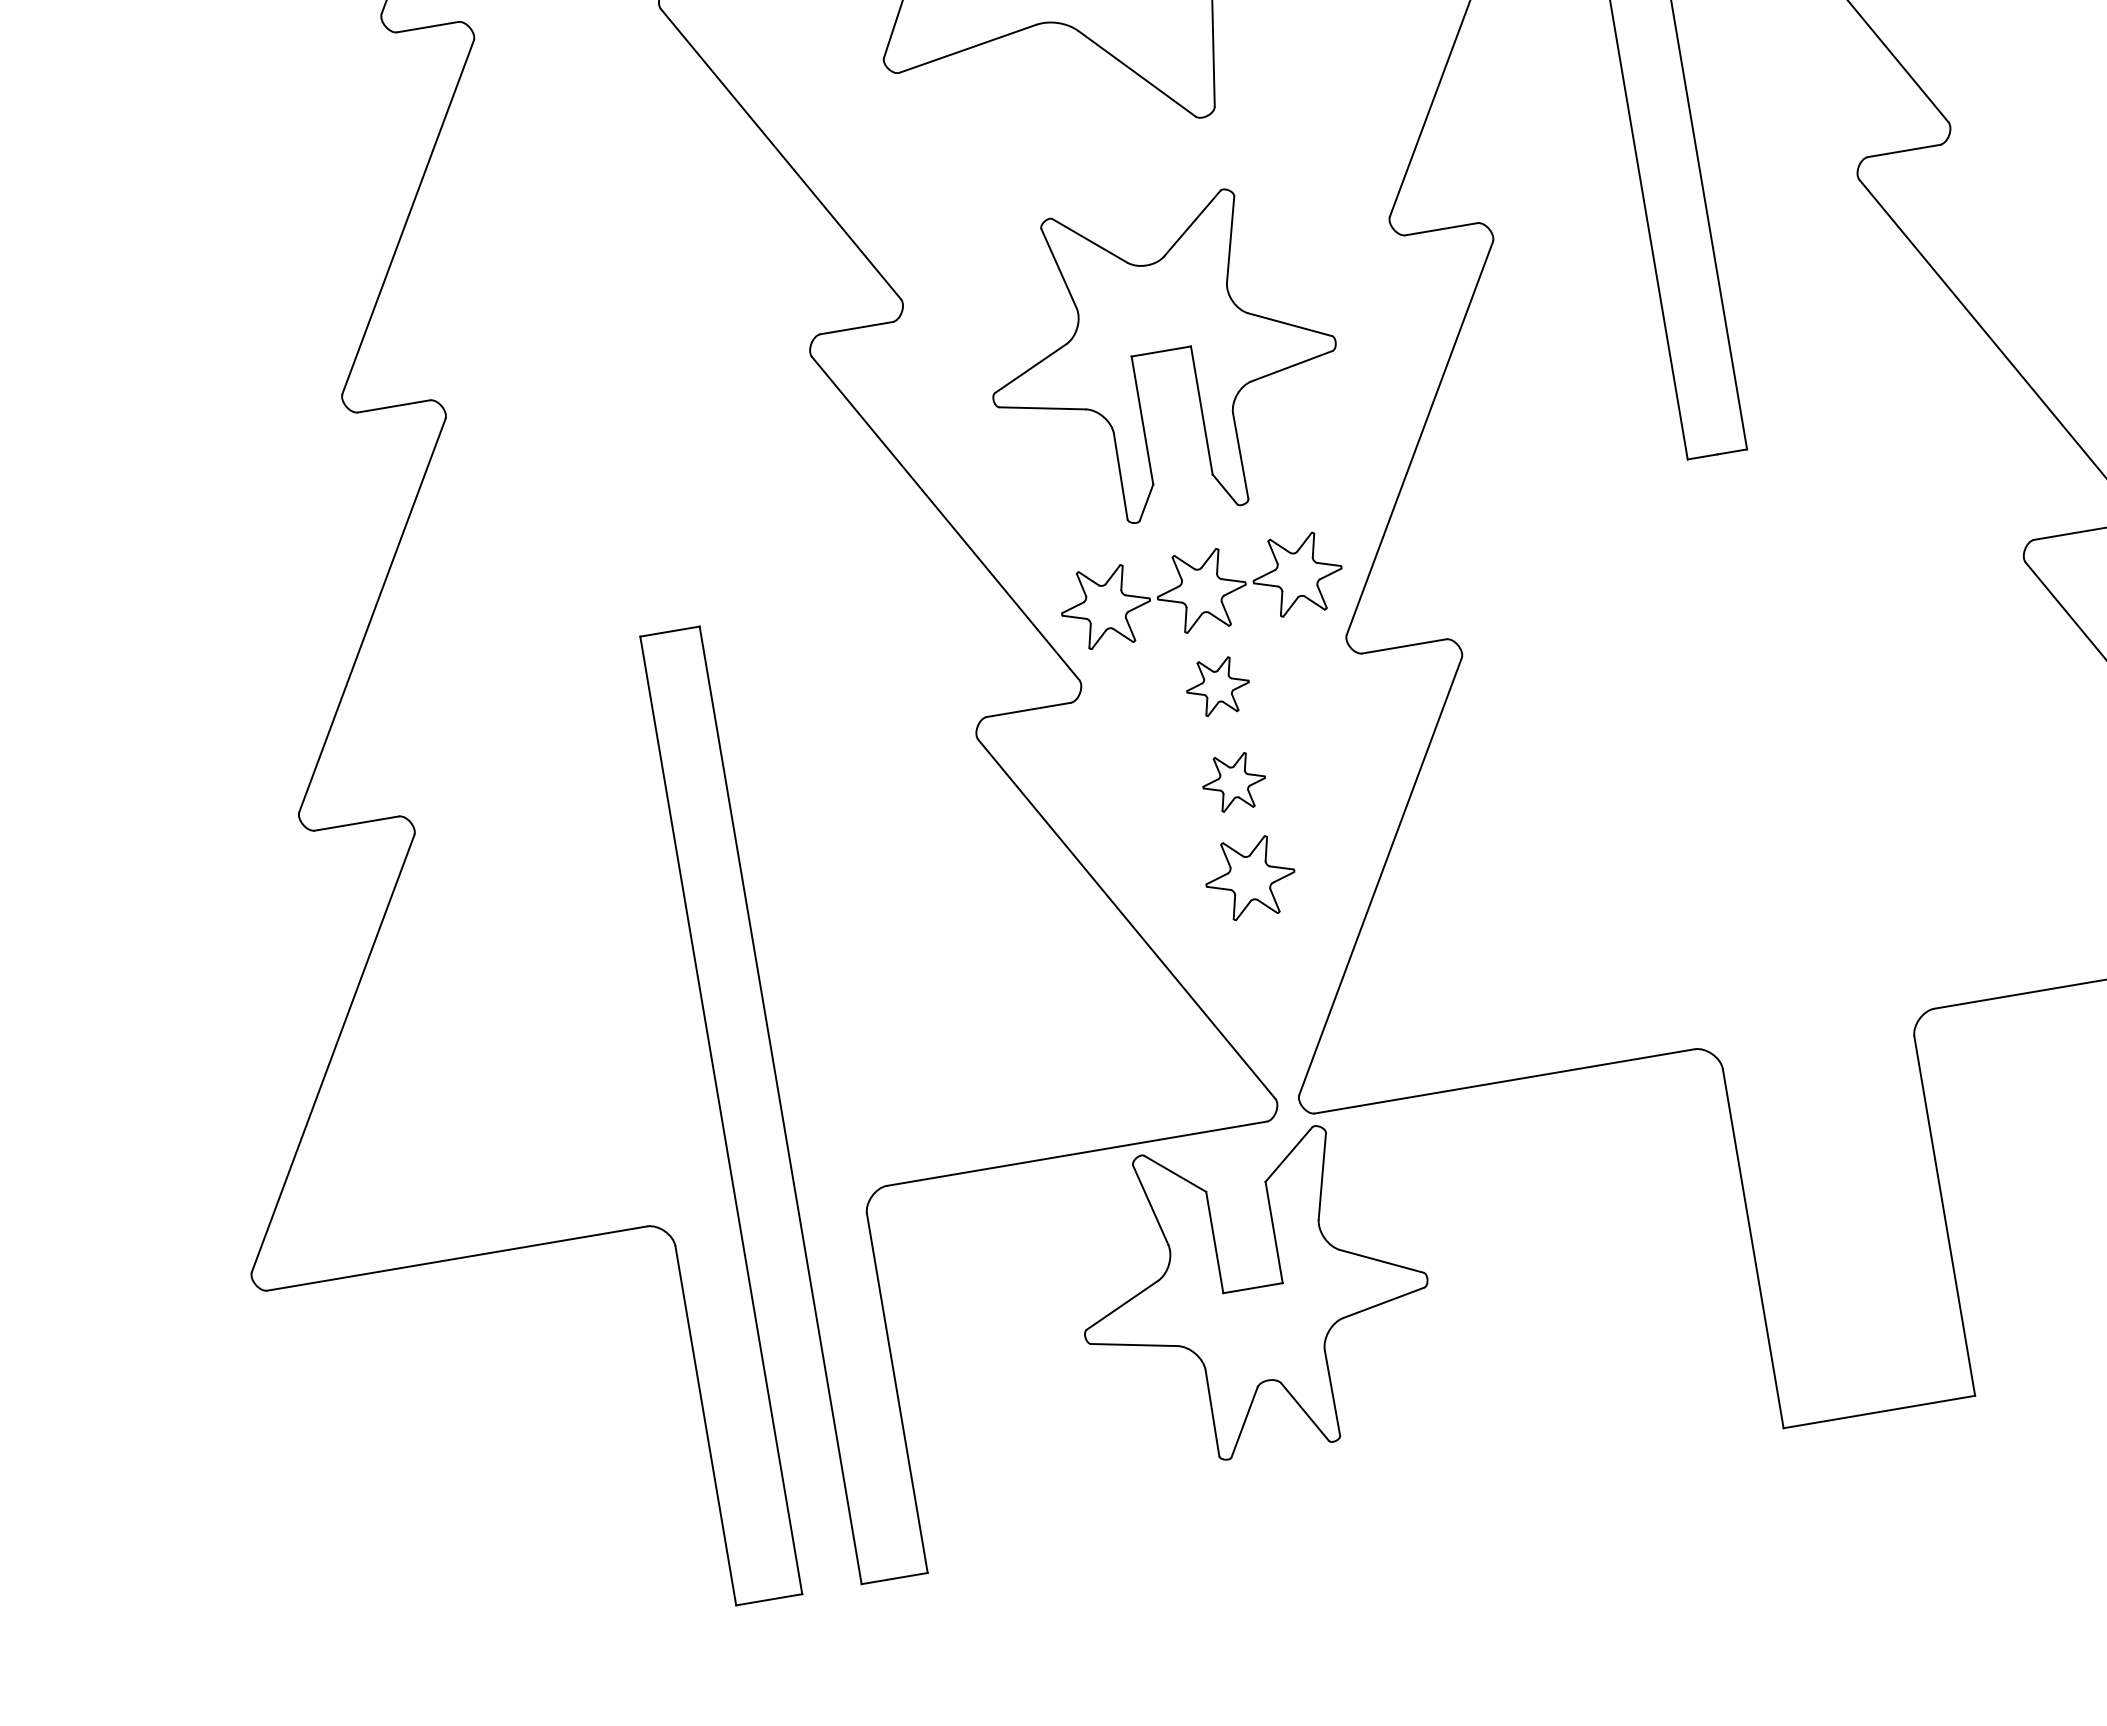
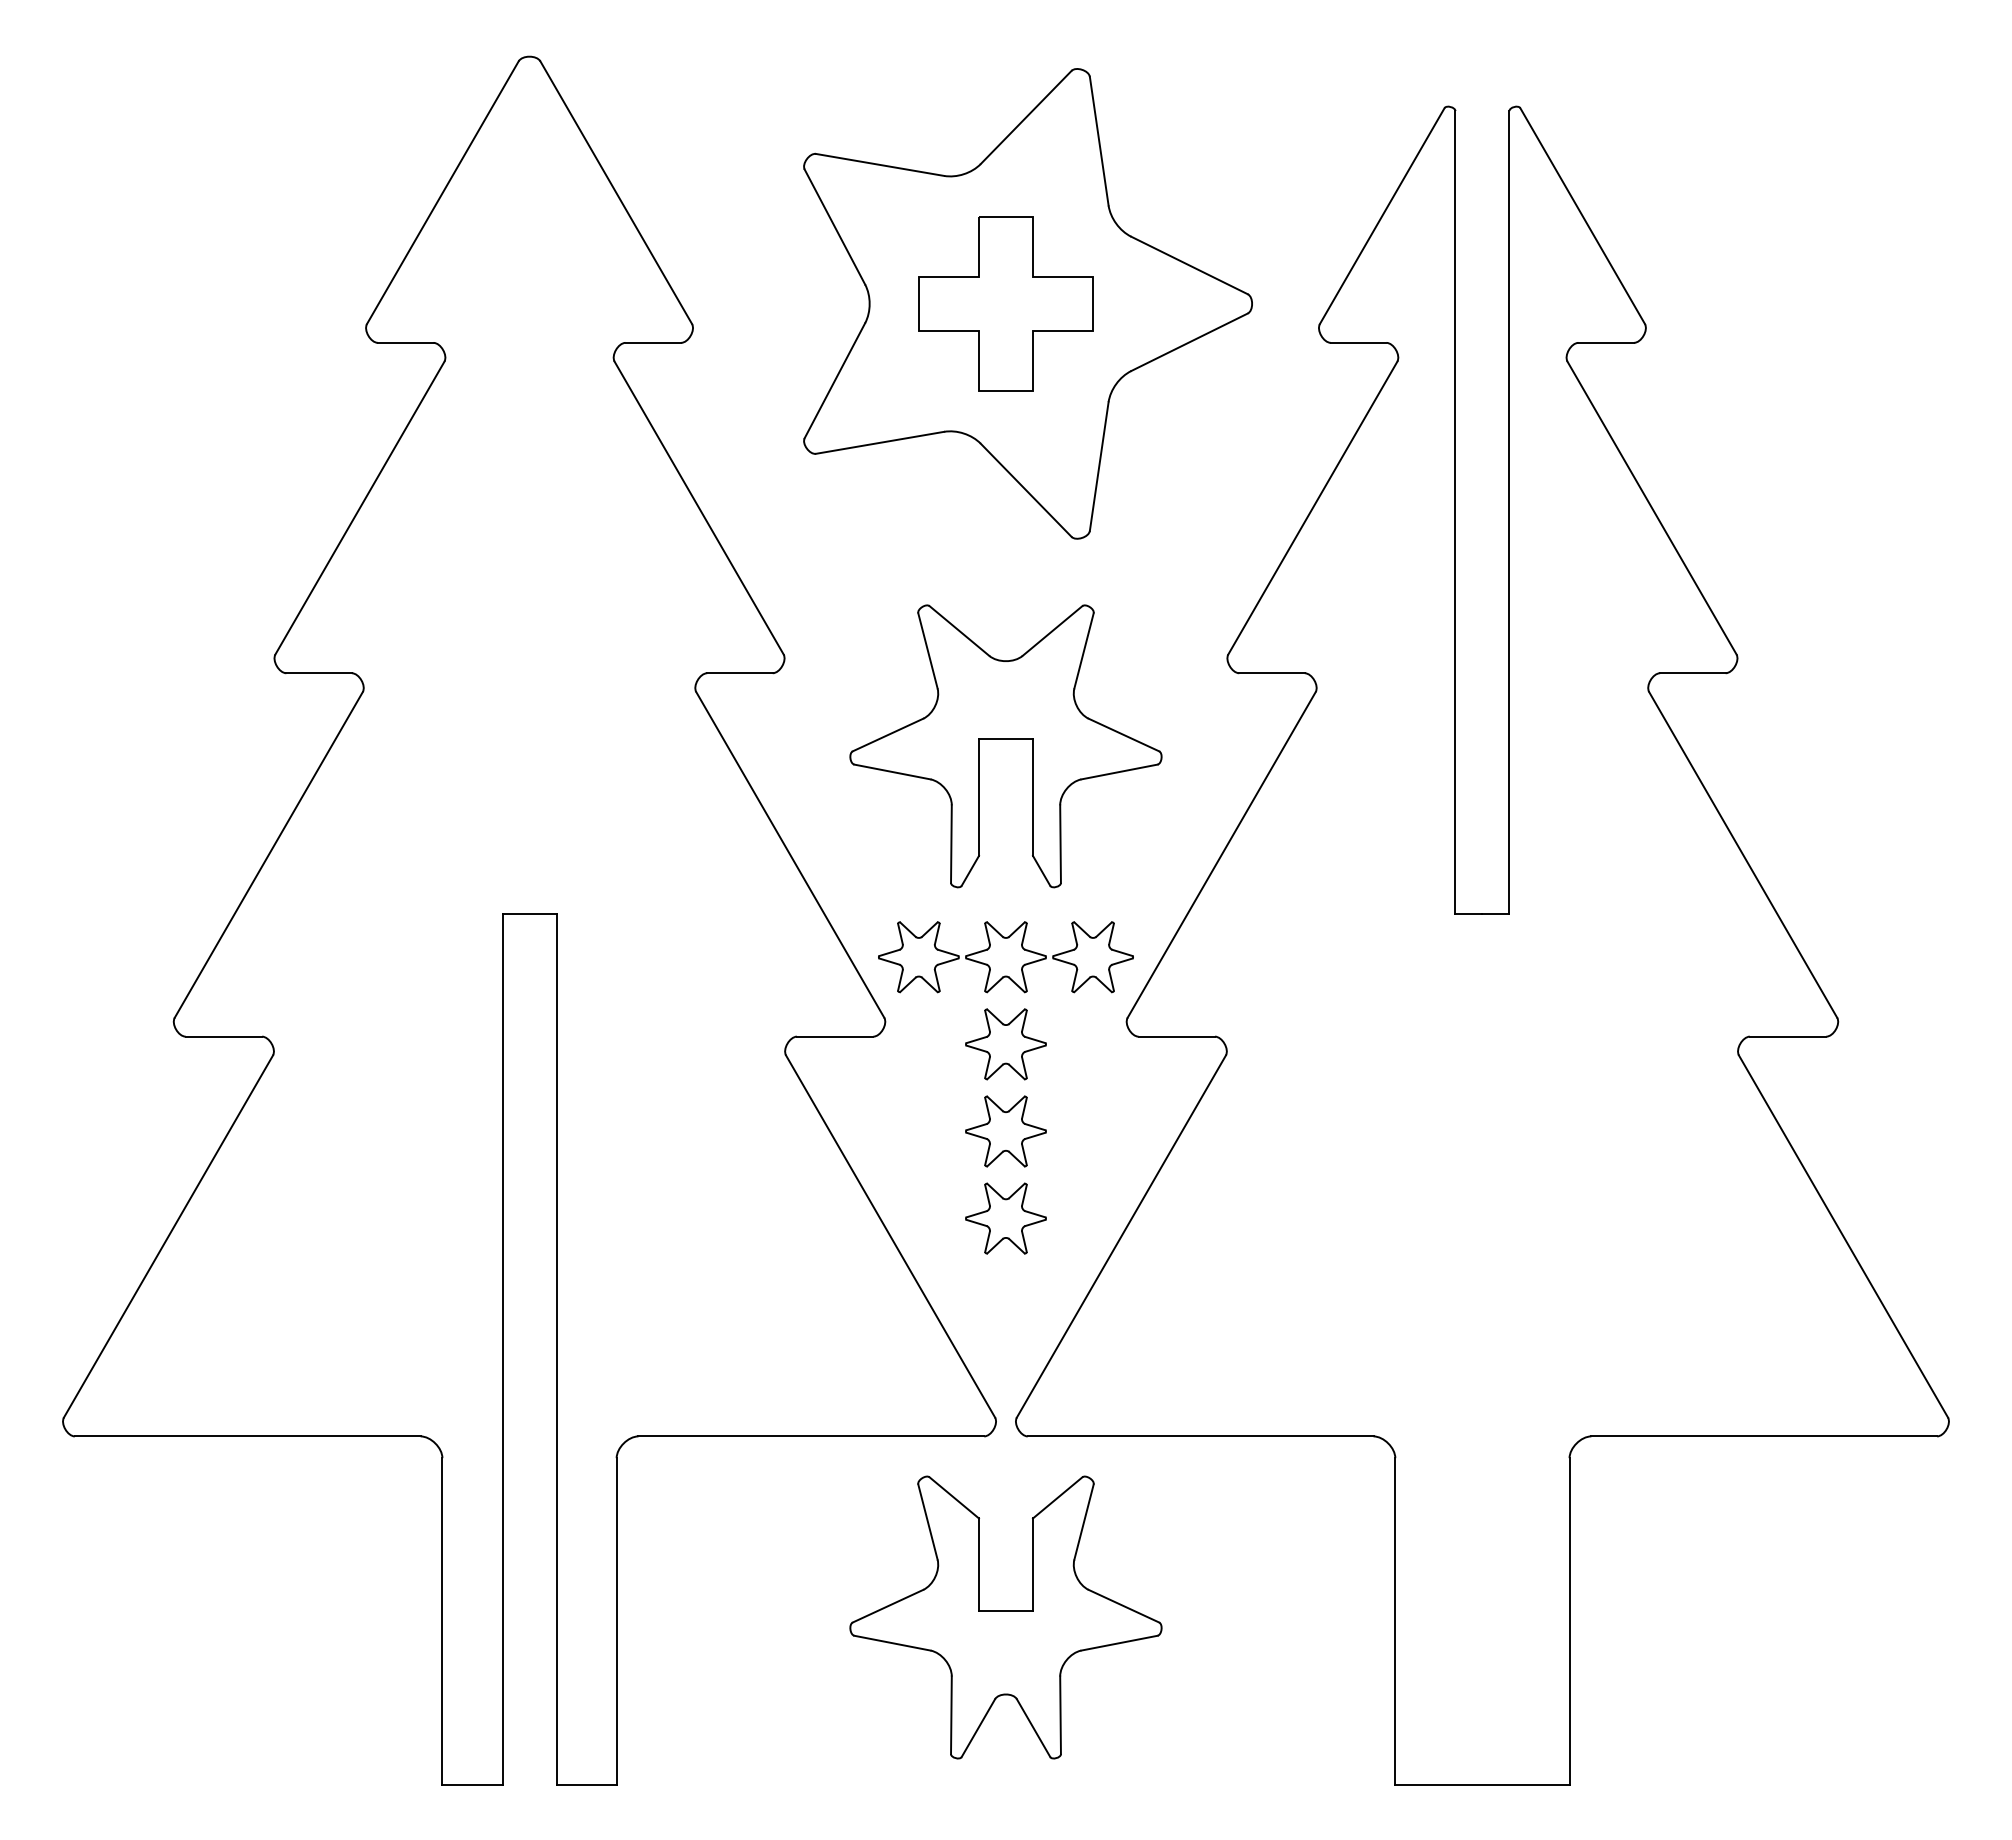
part: (1217, 686) -> (1005, 1044), size x1.43
part: (1233, 782) -> (1005, 1131), size x1.43
part: (1253, 1295) -> (1005, 1617), moved

